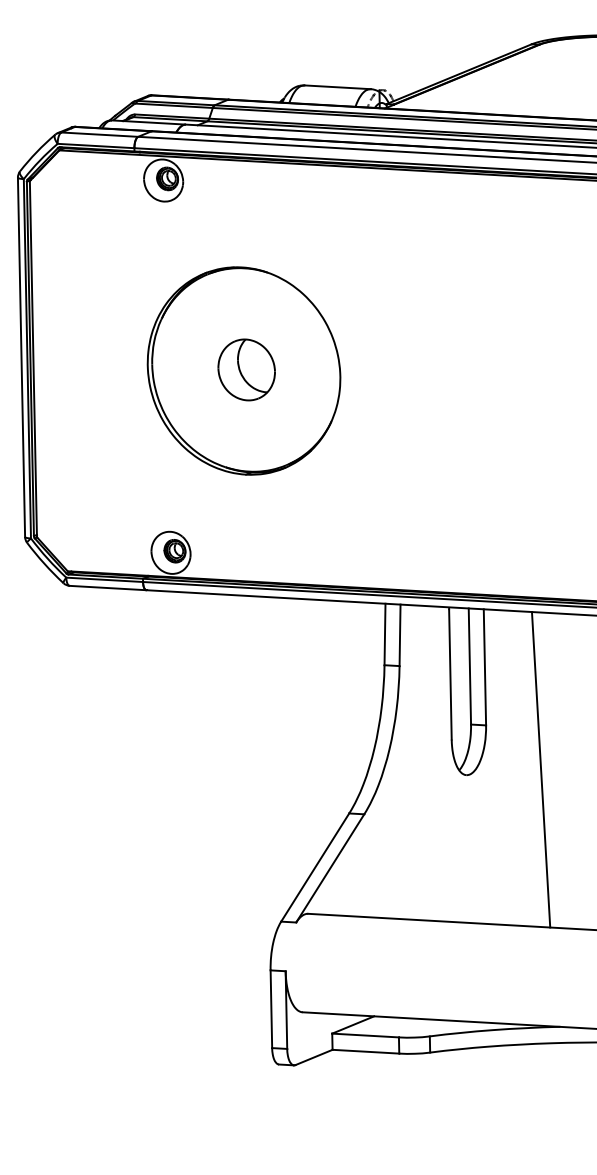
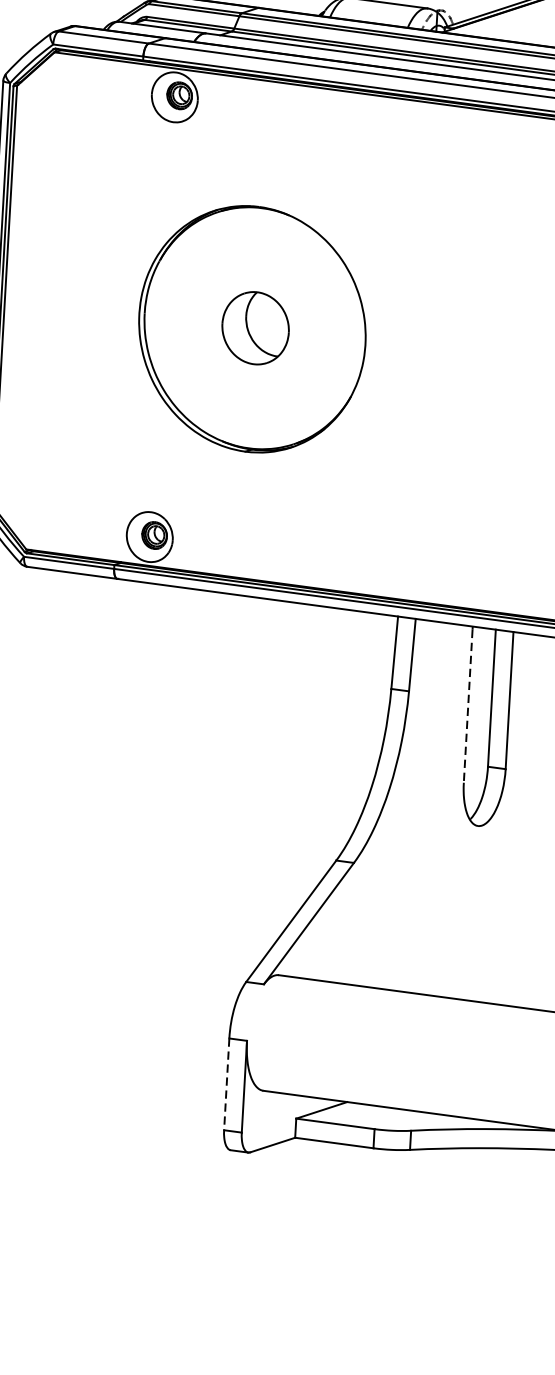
line: (450, 674) -> (468, 705), solid -> dashed
line: (271, 1009) -> (226, 1084), solid -> dashed

